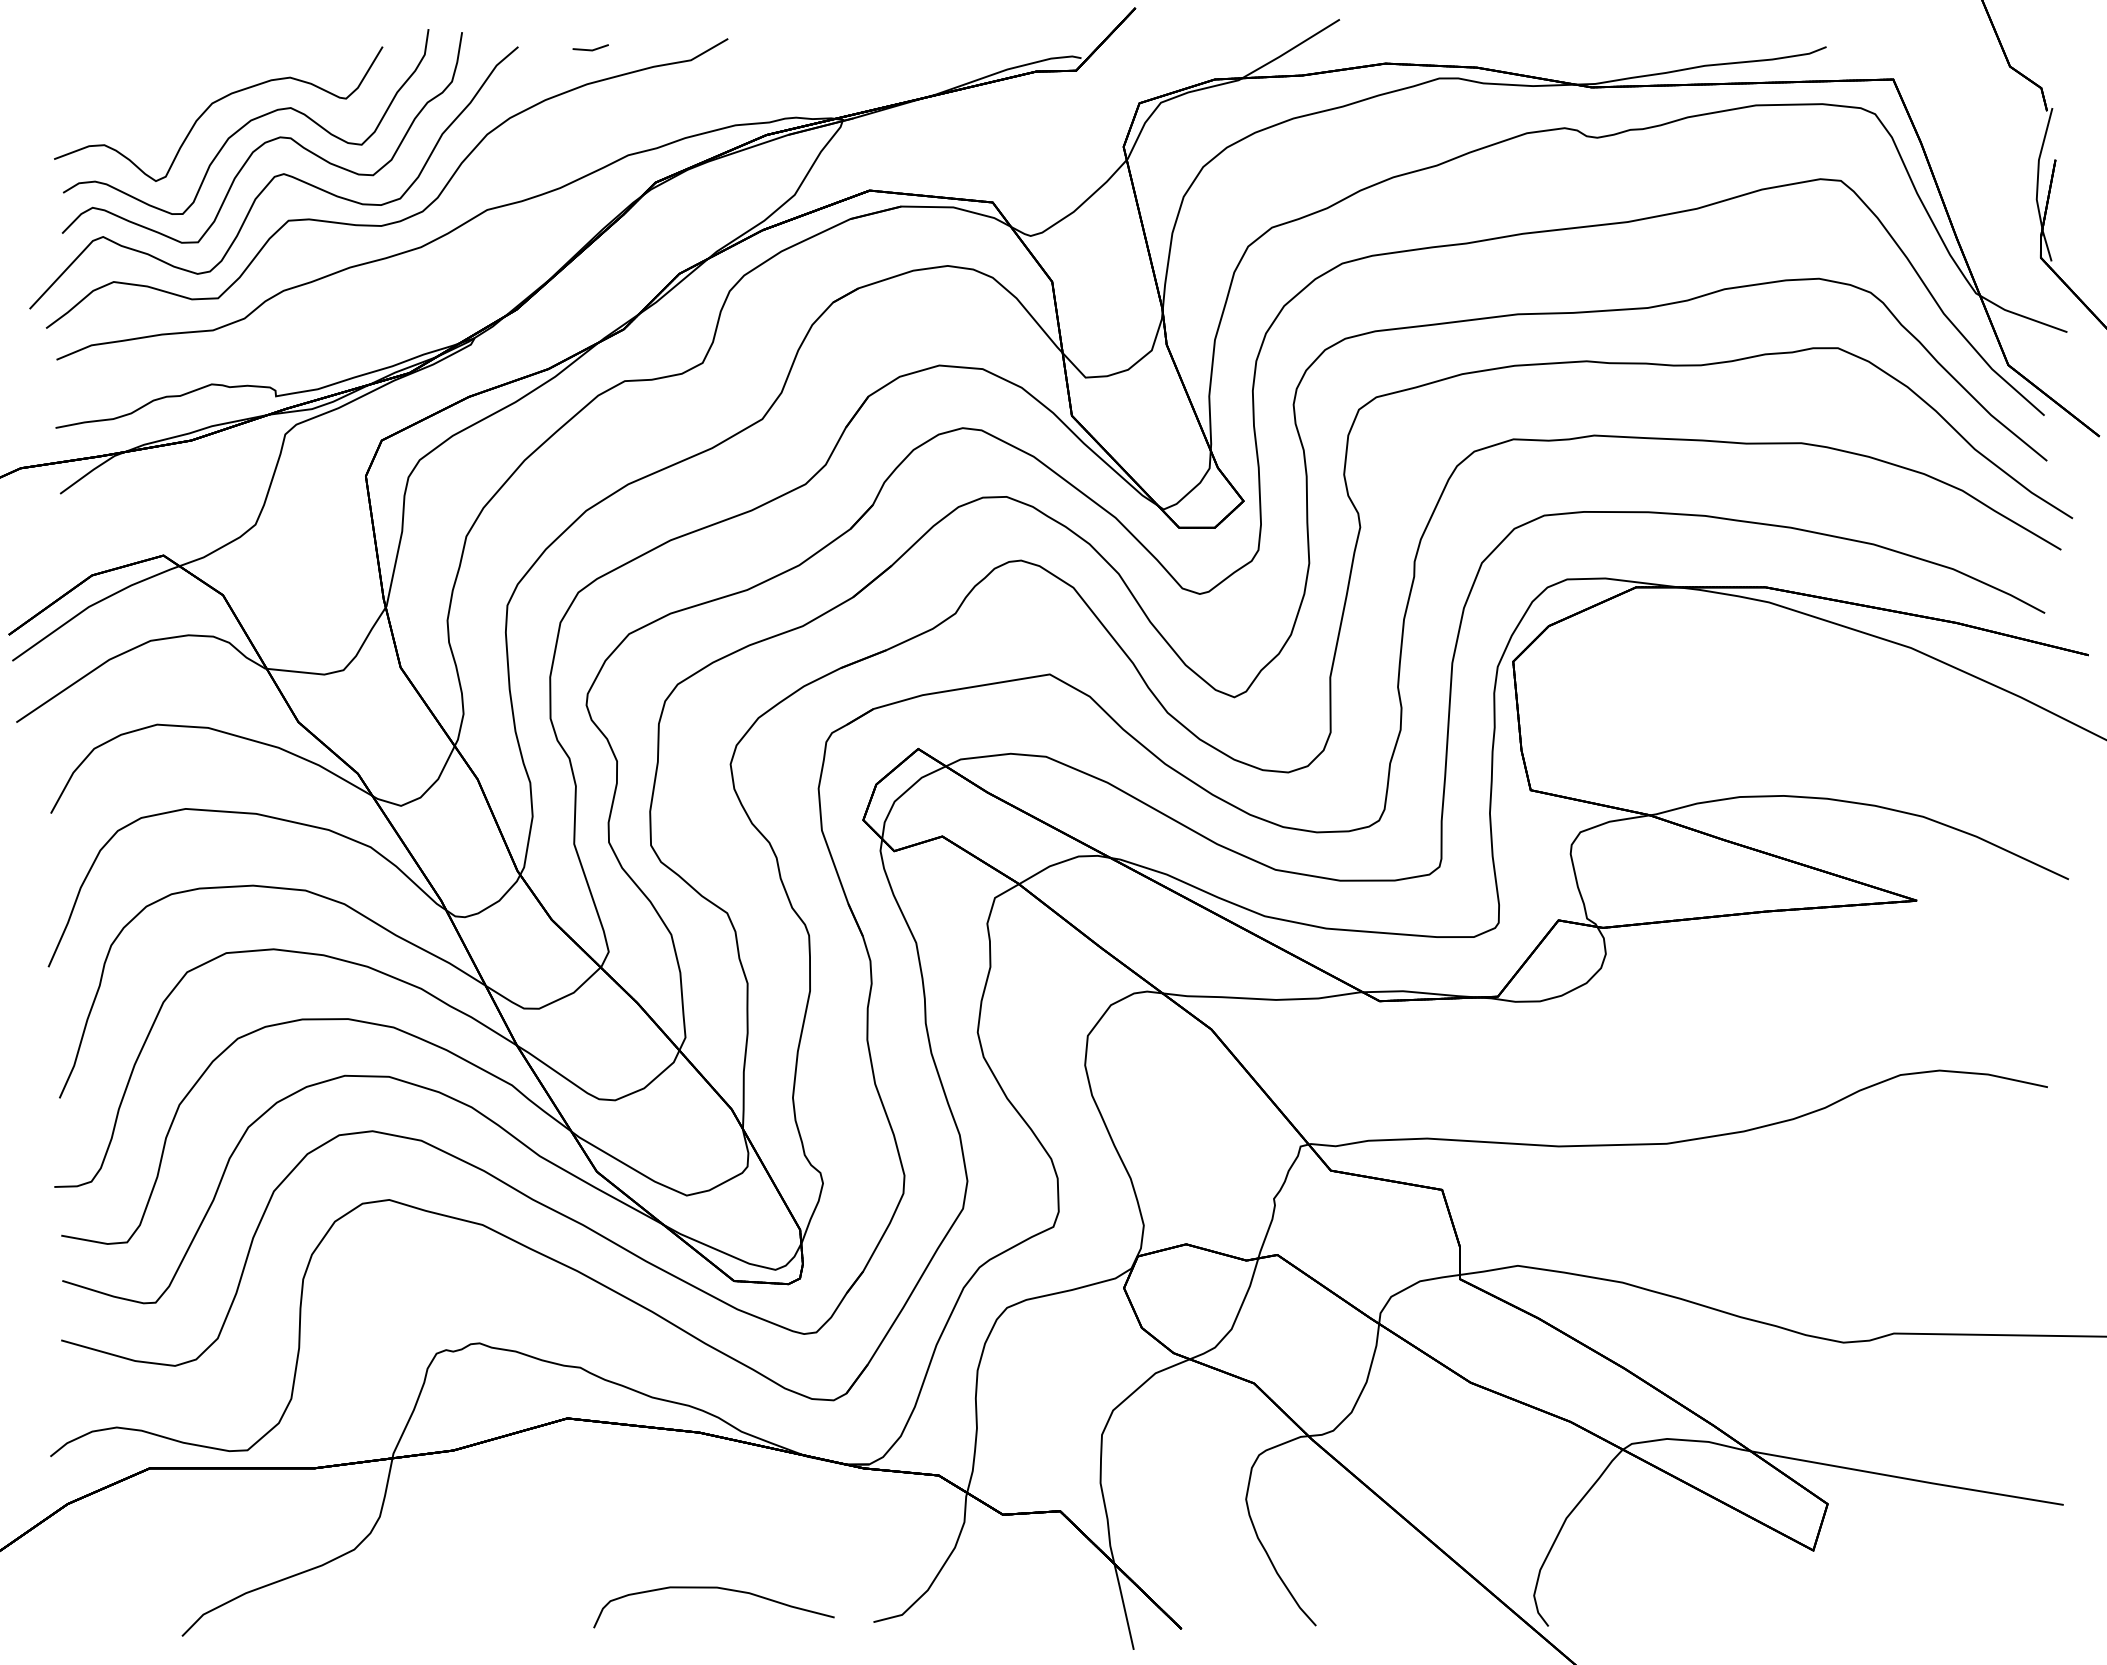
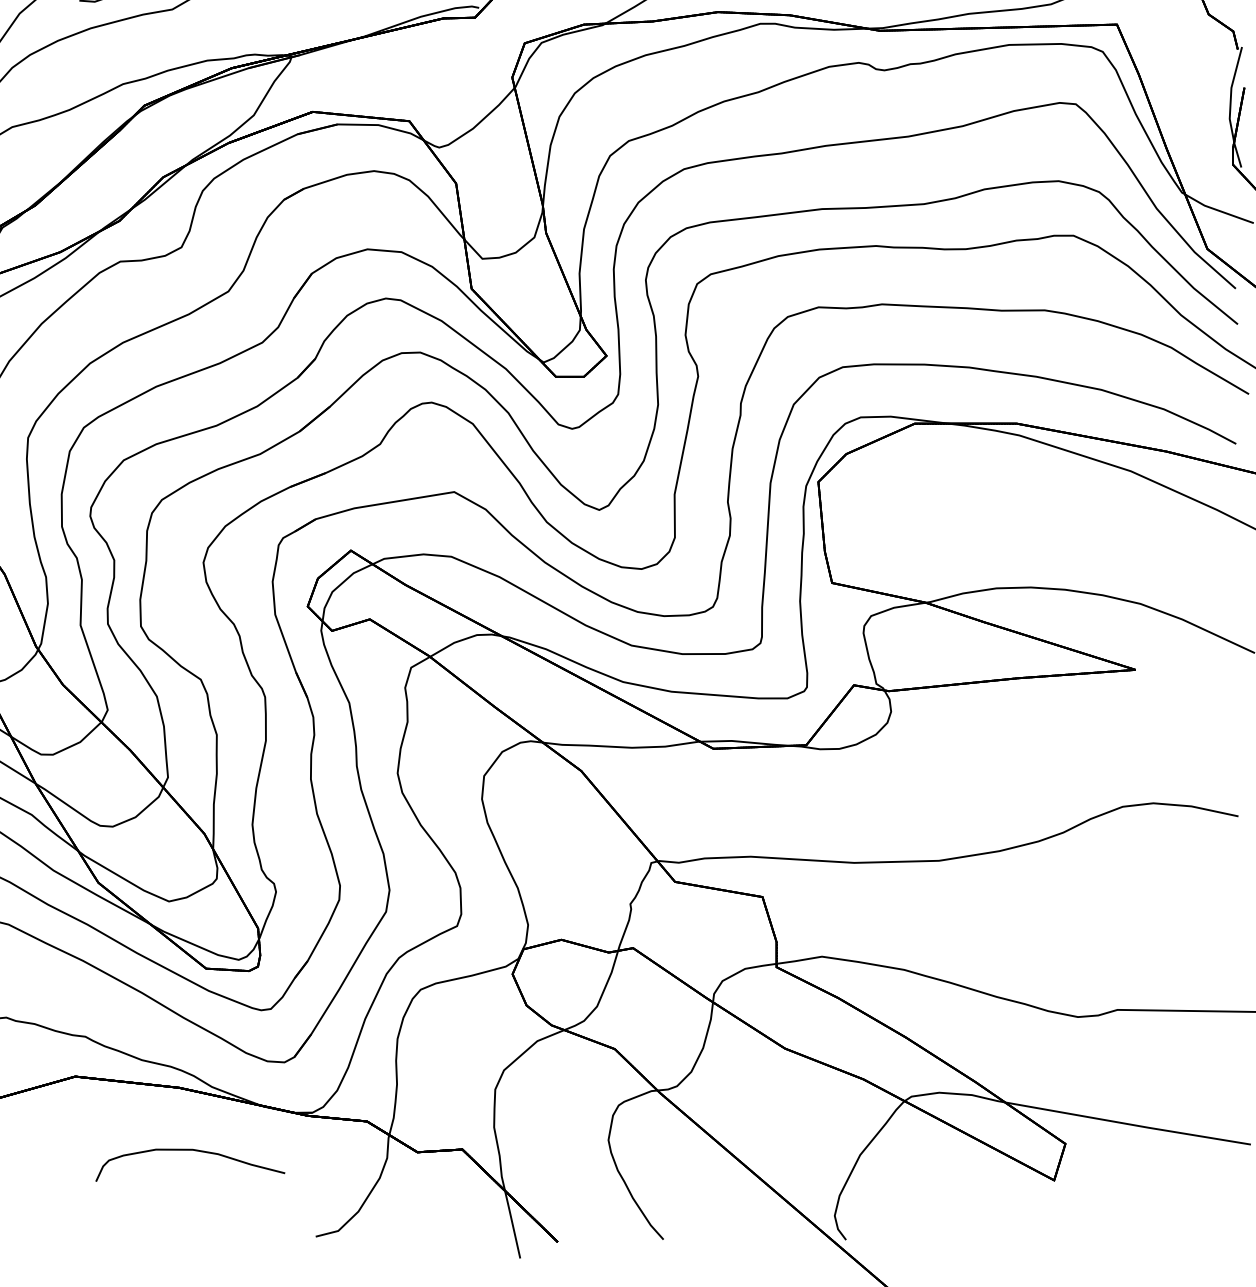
part: (713, 1588) -> (190, 1150), moved

